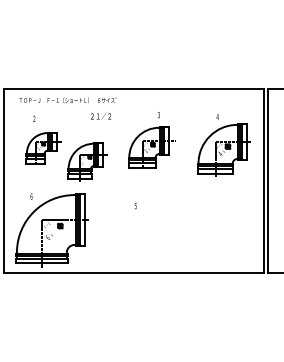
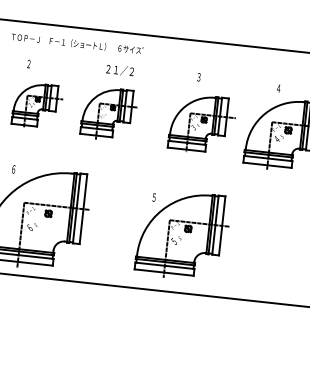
part: (151, 147) -> (201, 123), moved
part: (87, 161) -> (109, 113), moved
part: (158, 231) -> (181, 235), added

